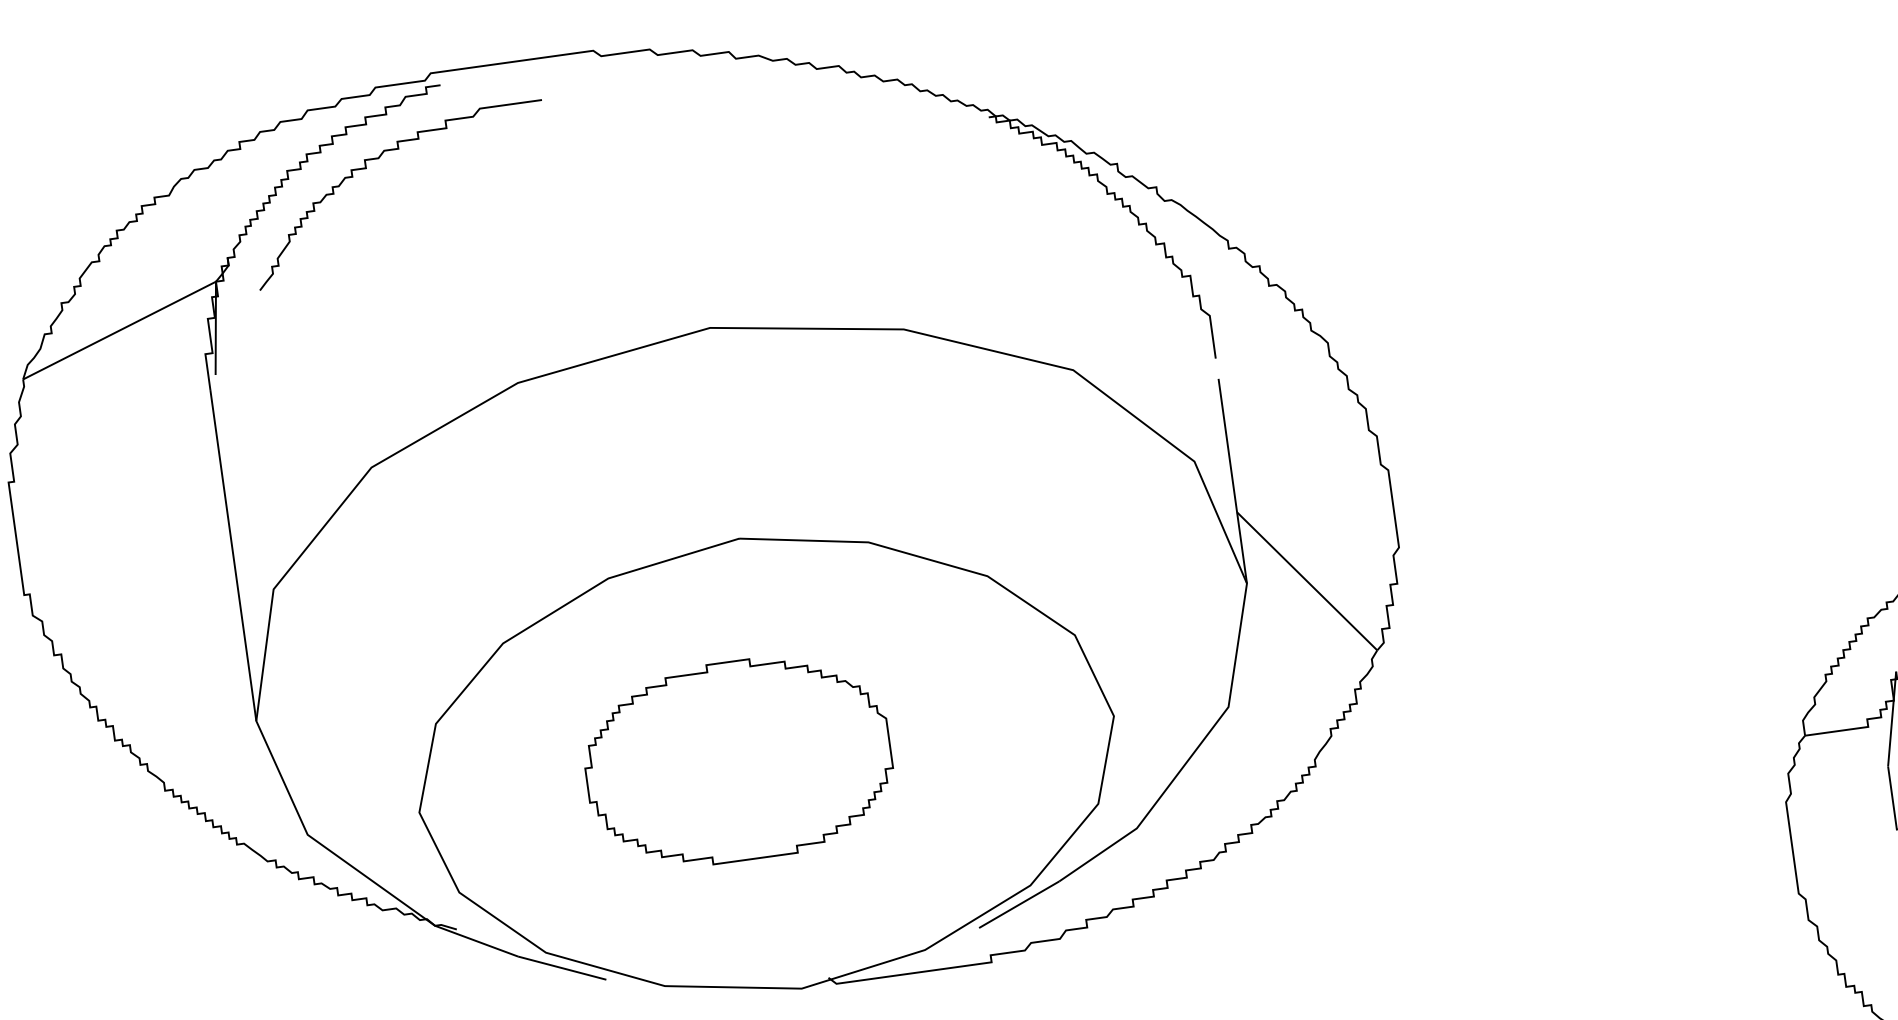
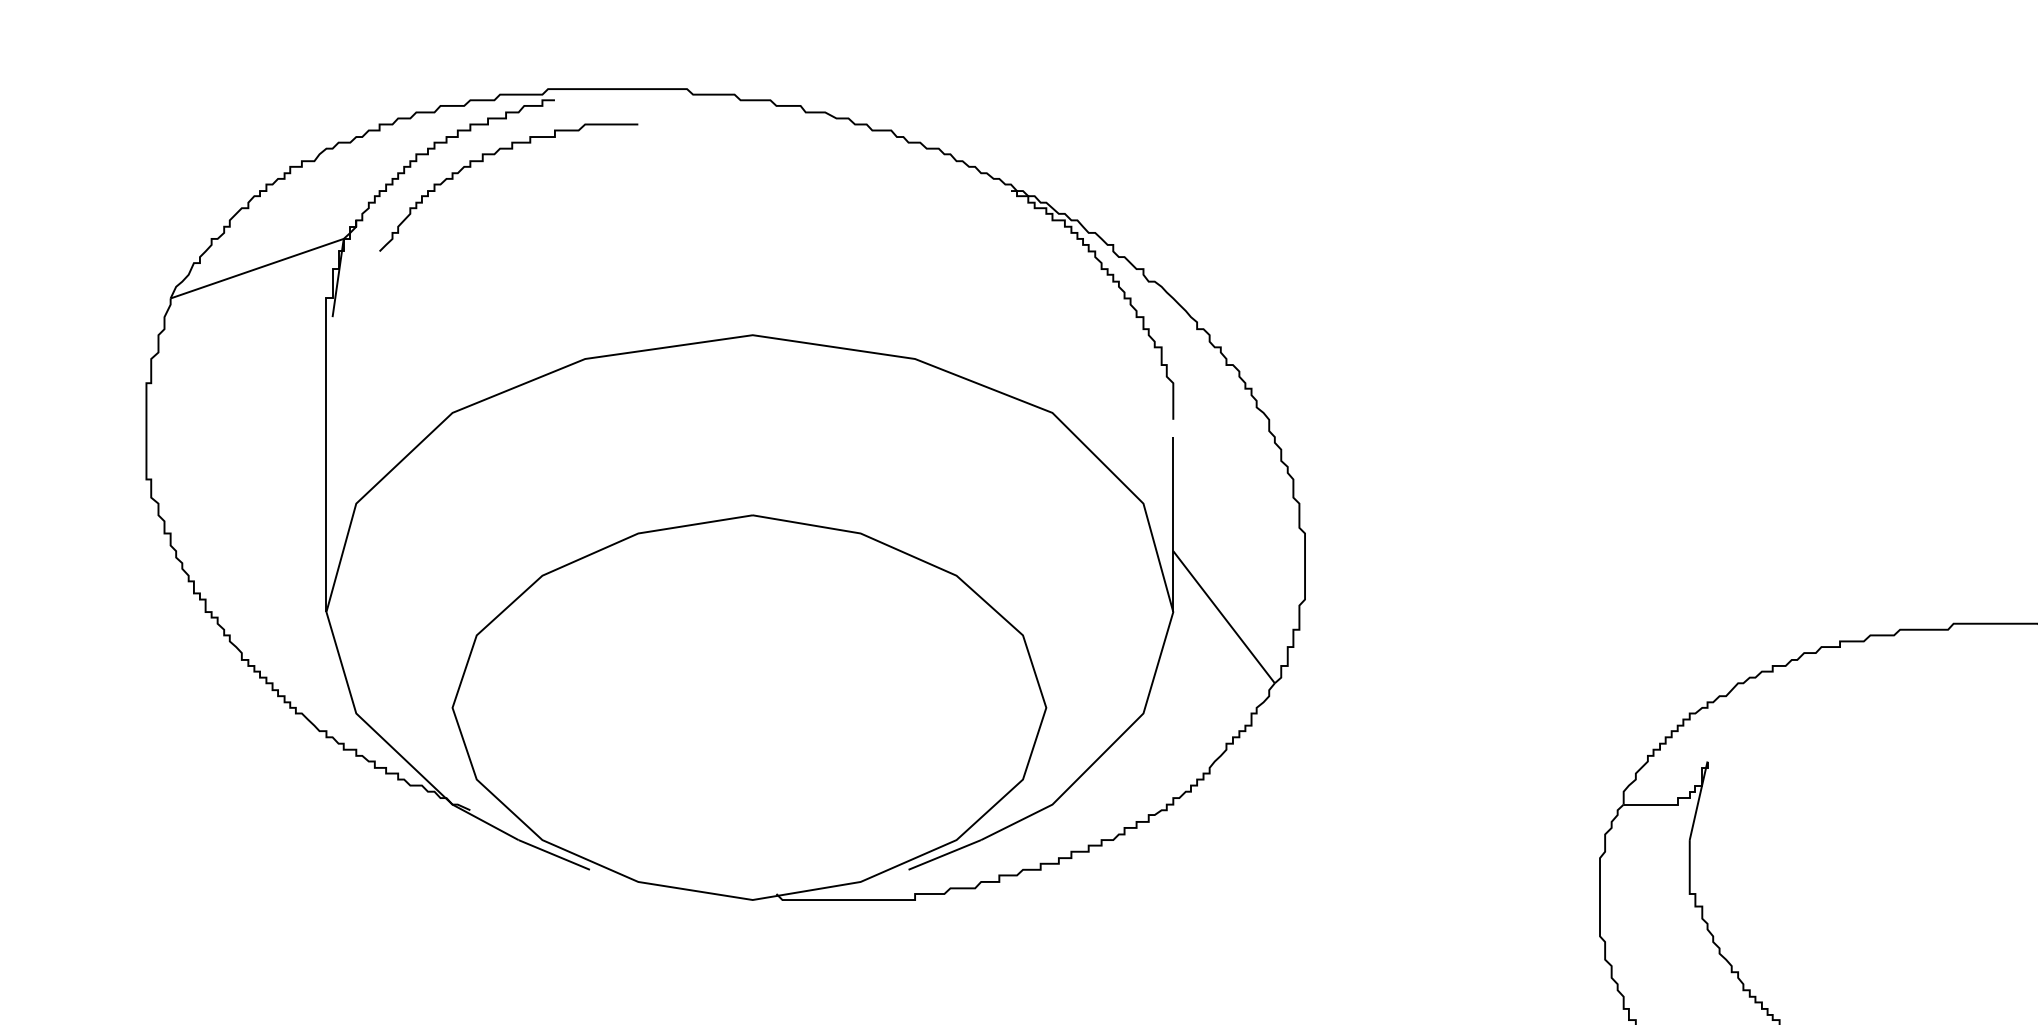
part: (737, 760) -> (725, 701), removed

